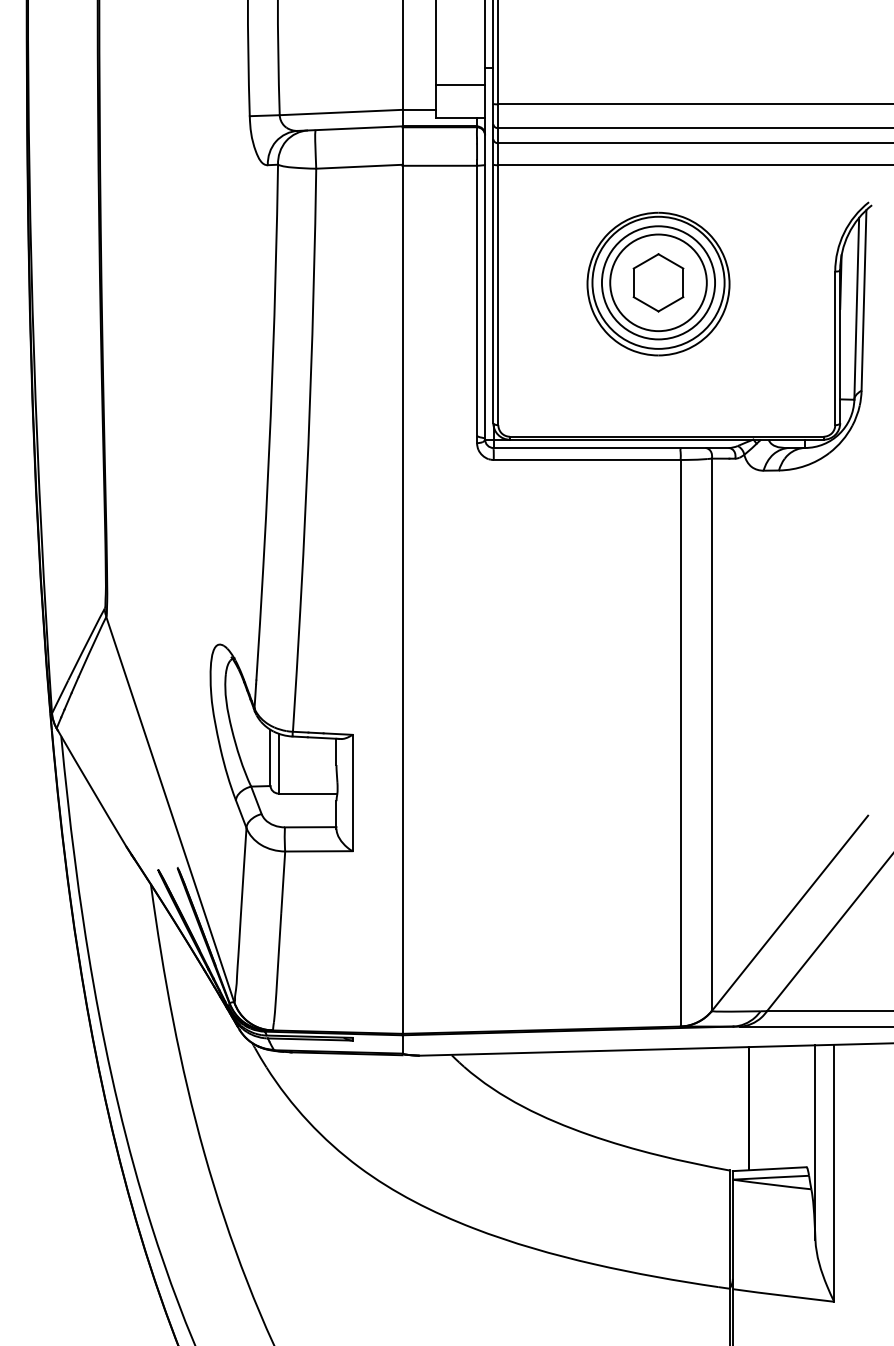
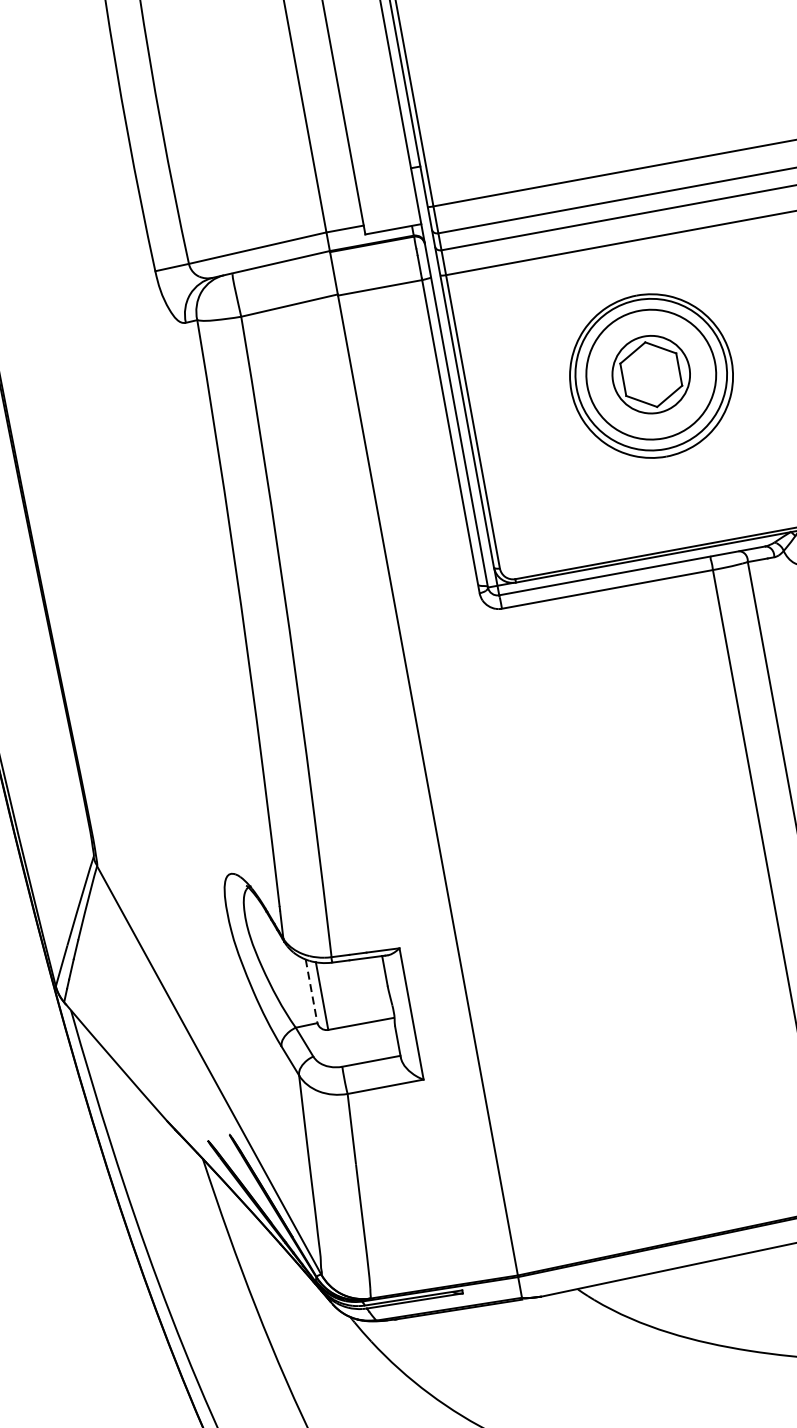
line: (460, 84) -> (386, 191), removed
circle: (658, 282) -> (651, 374), size x0.7
line: (270, 757) -> (311, 990), solid -> dashed

